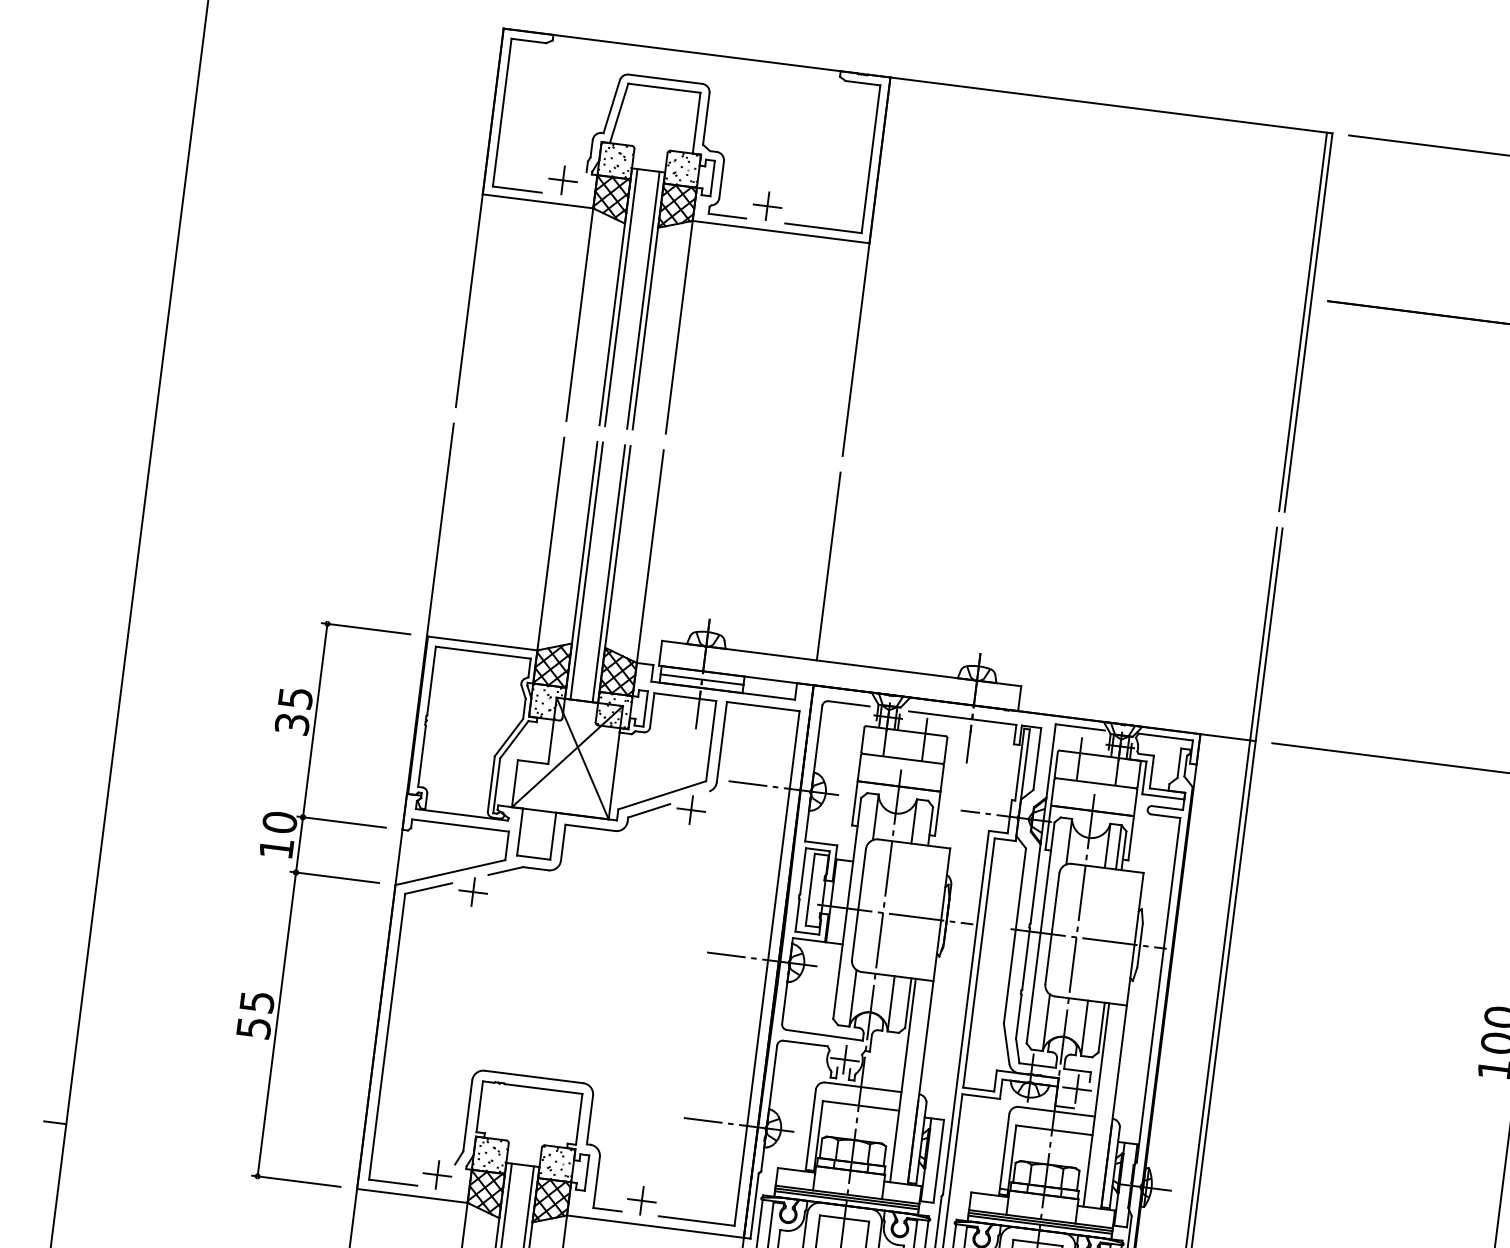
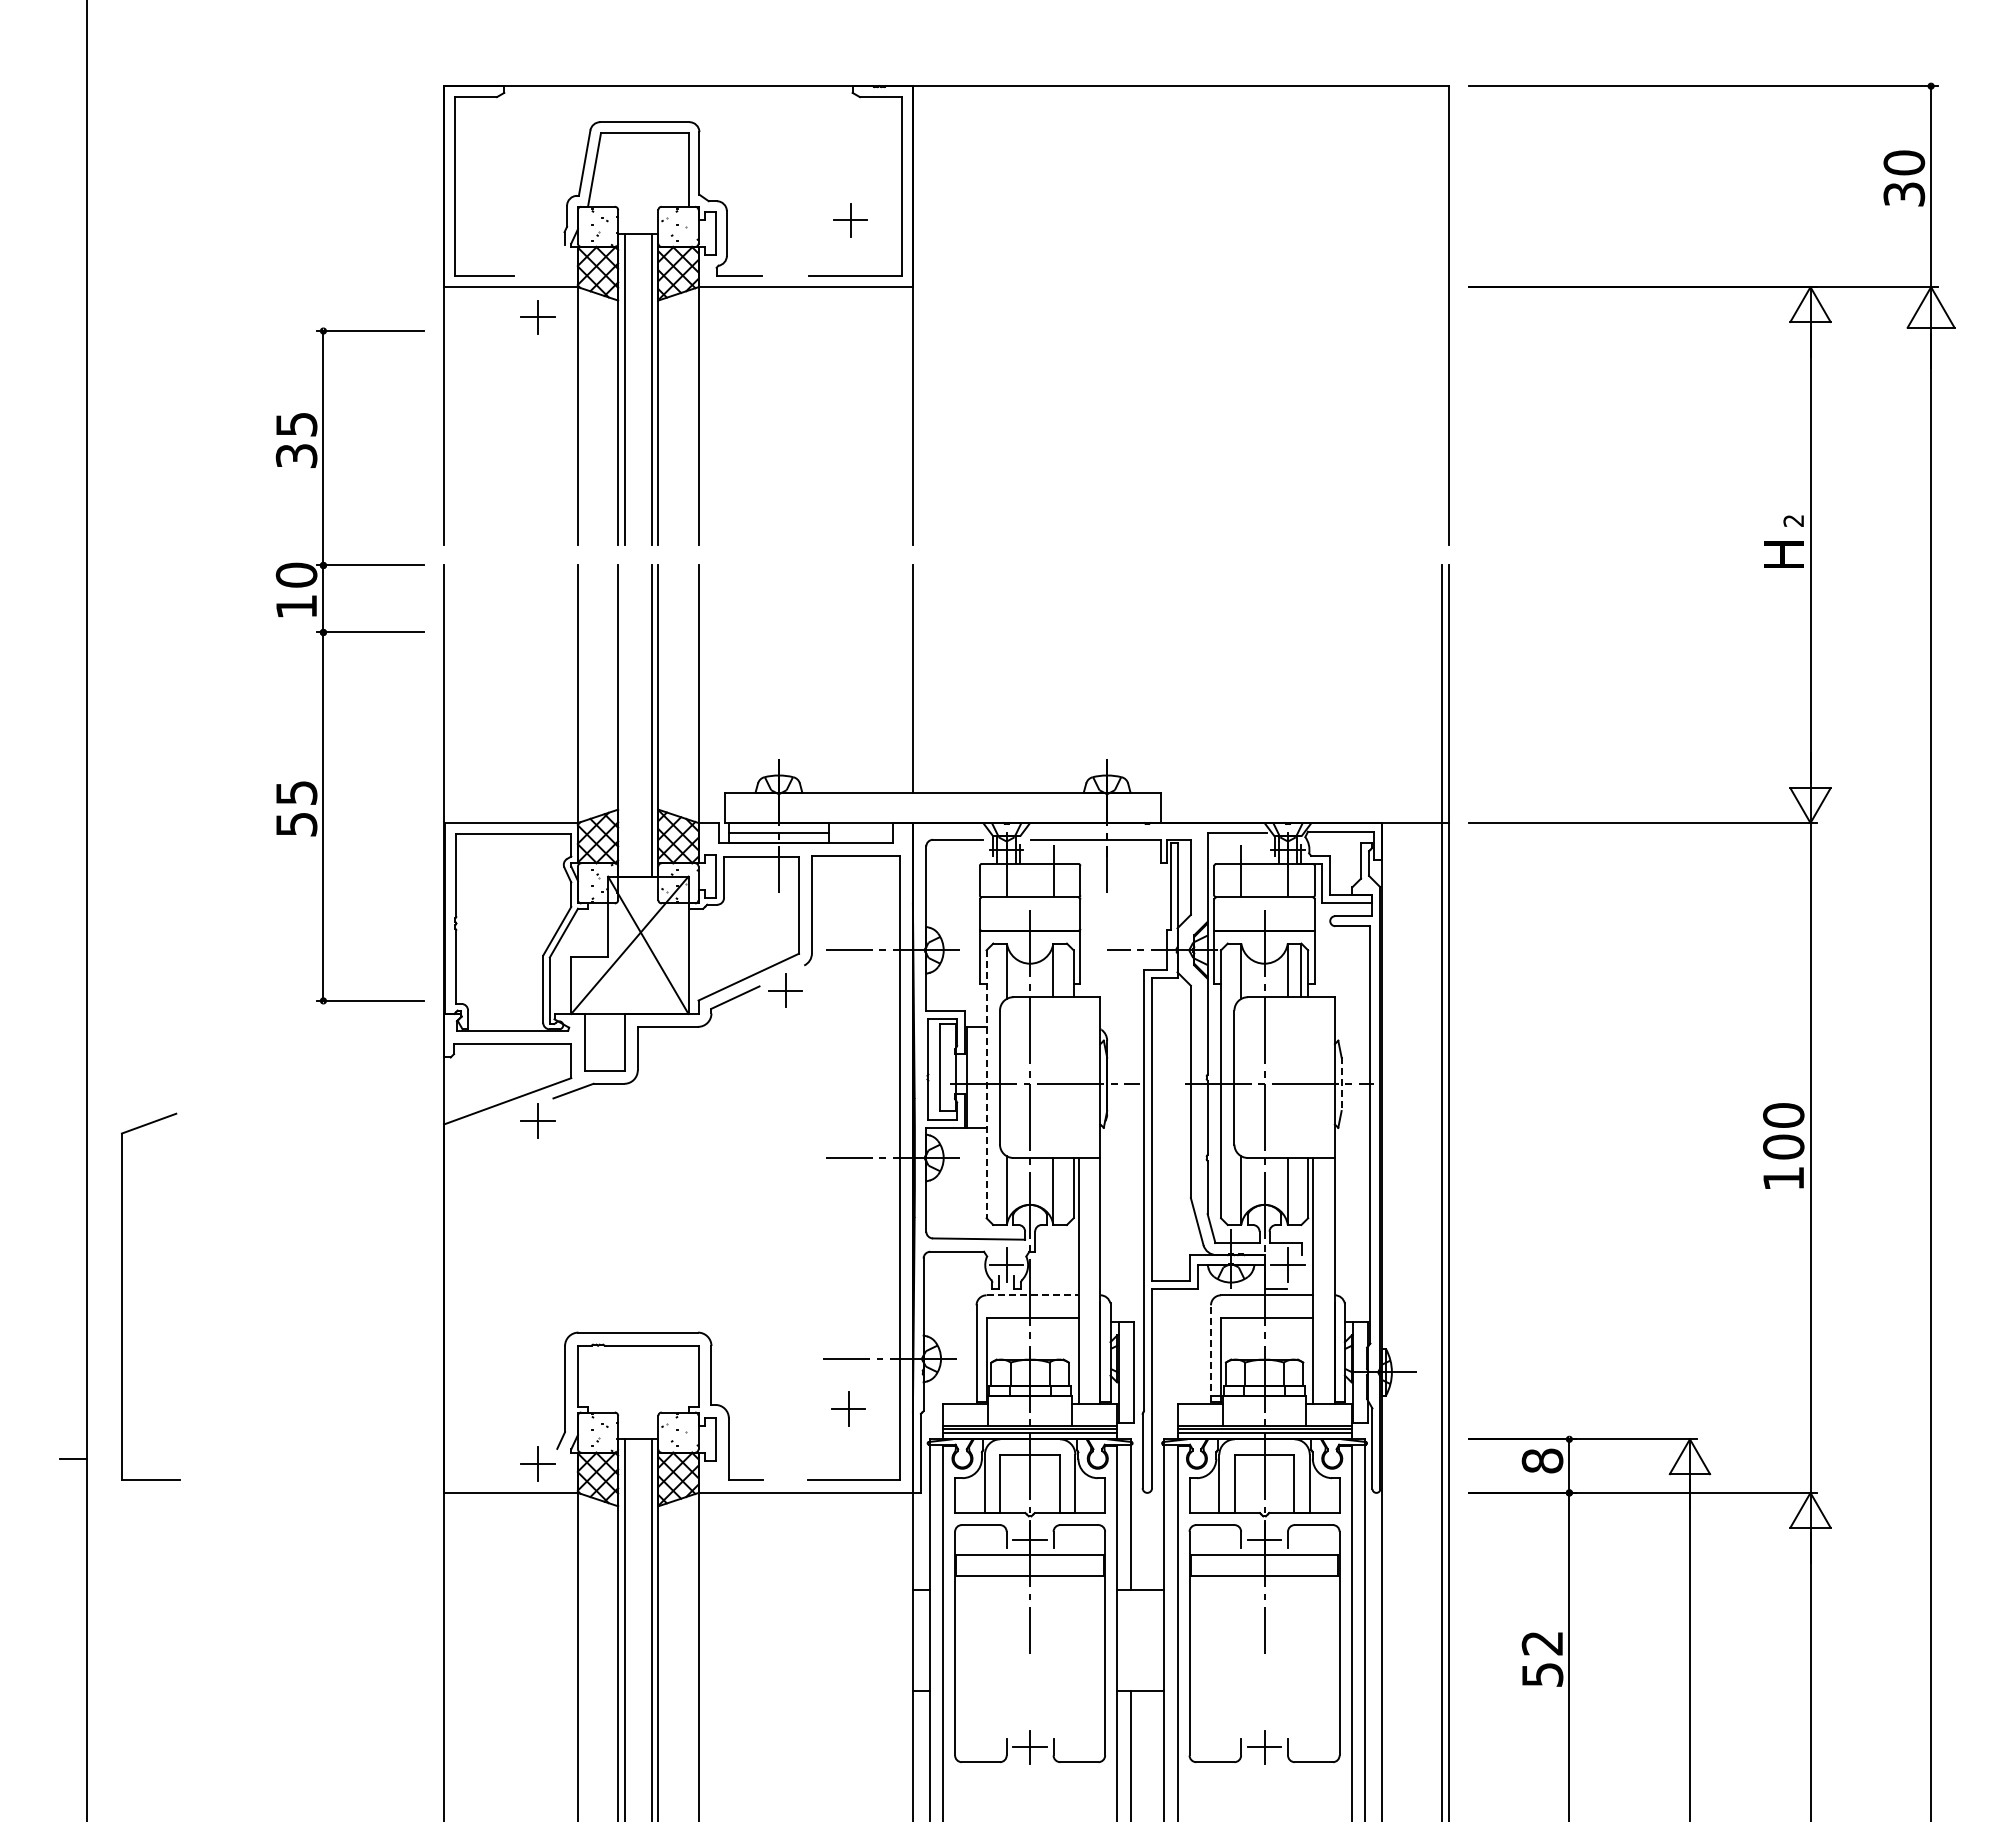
part: (562, 180) -> (537, 317), moved
part: (767, 206) -> (850, 220), moved
line: (1303, 321) -> (1442, 315), removed
line: (586, 570) -> (624, 720), removed
part: (292, 899) -> (323, 665), moved
line: (847, 908) -> (986, 1084), solid -> dashed
line: (1139, 945) -> (1341, 1084), solid -> dashed
part: (388, 1028) -> (122, 1296), moved
line: (863, 1087) -> (1033, 1295), solid -> dashed
line: (1004, 1153) -> (1211, 1353), solid -> dashed
part: (641, 1200) -> (848, 1408), moved

